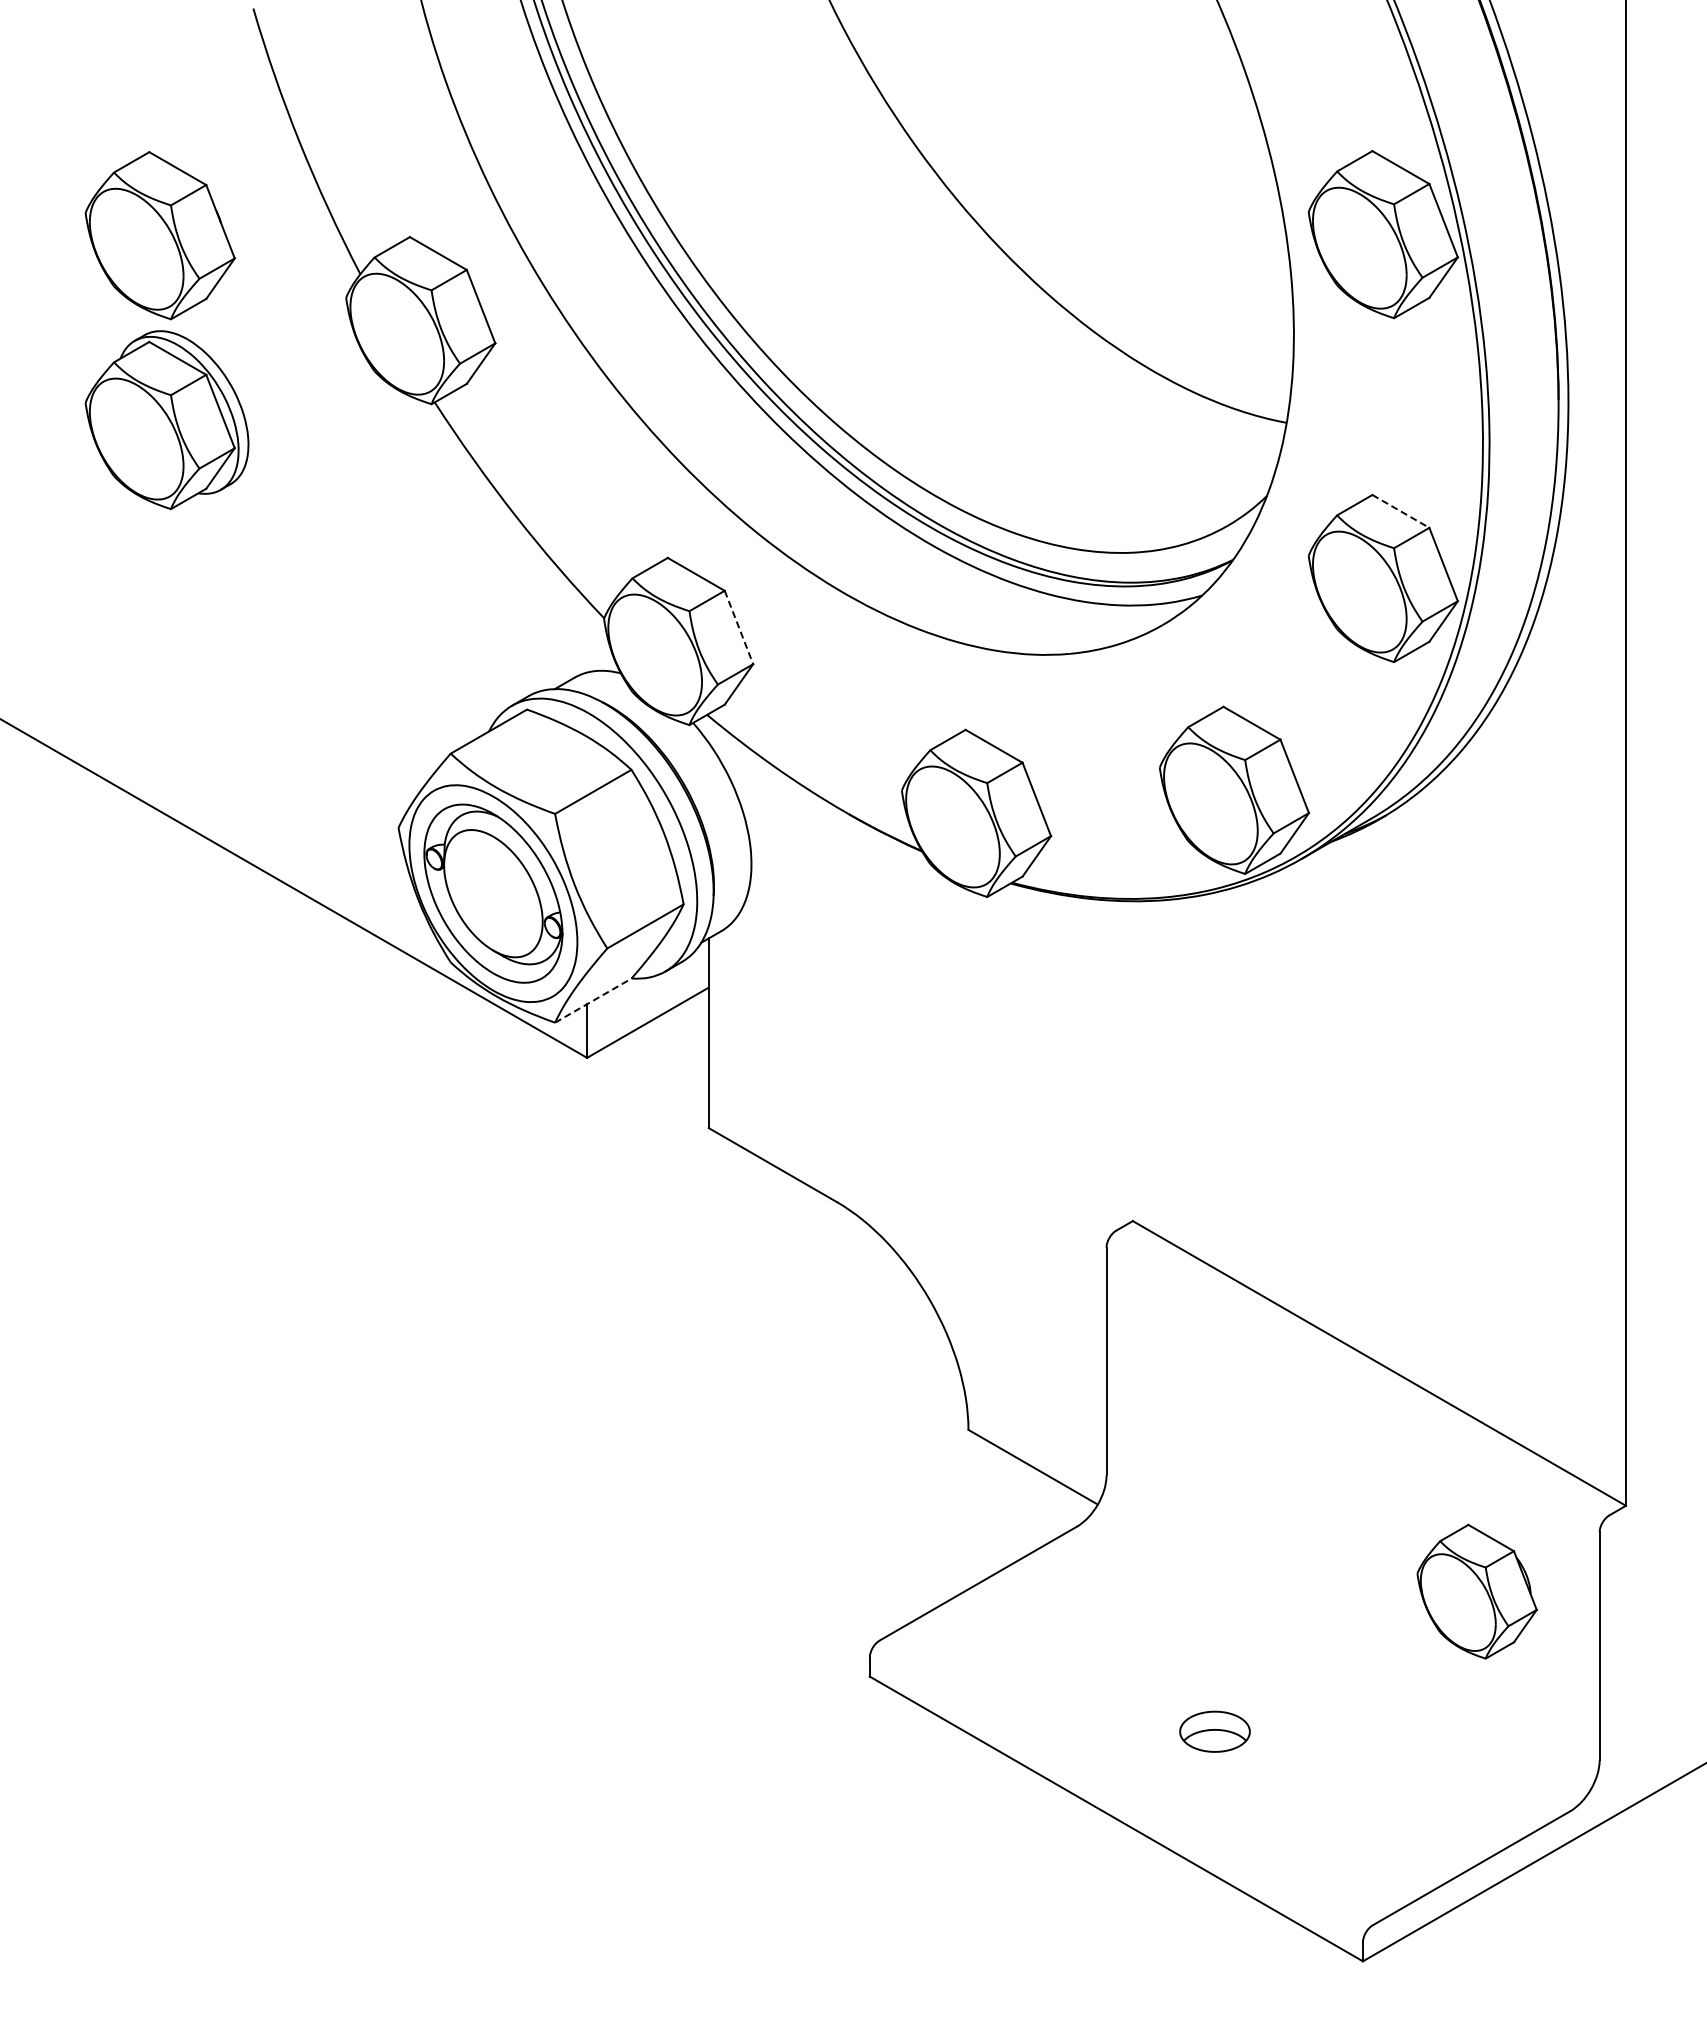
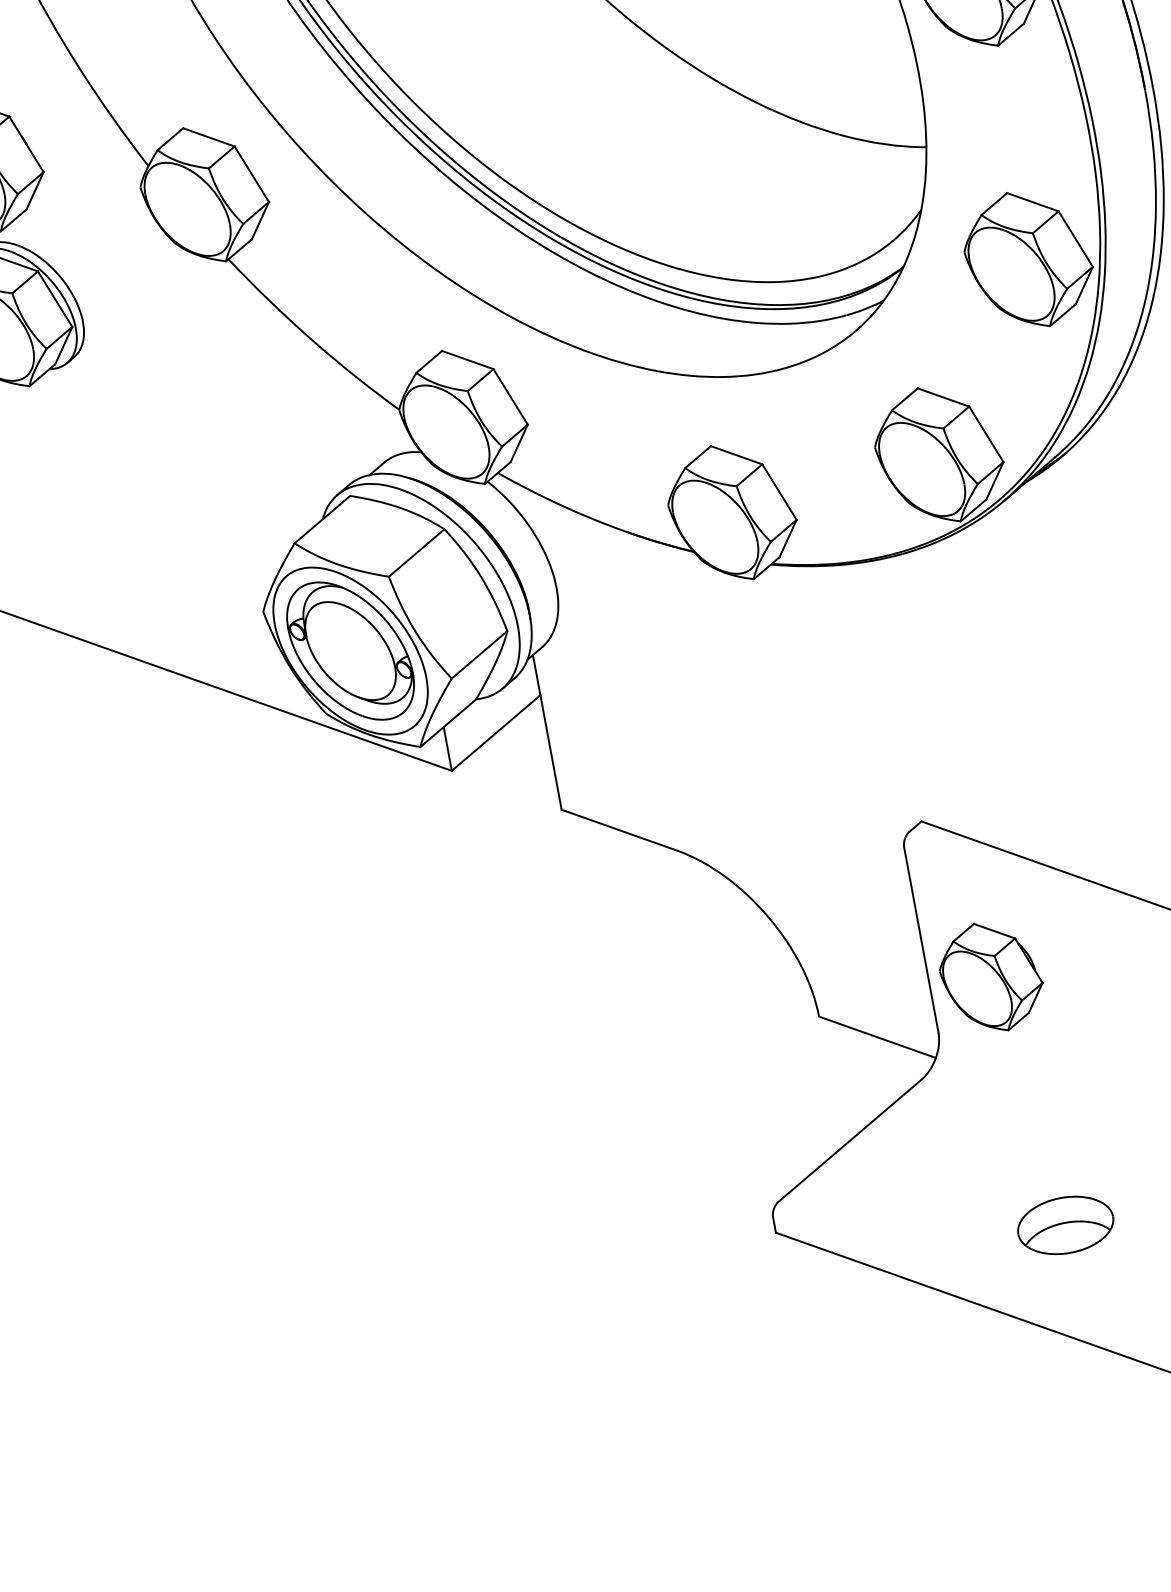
line: (1400, 511) -> (1032, 202), dashed -> solid
line: (739, 627) -> (511, 396), dashed -> solid
line: (593, 1000) -> (448, 723), dashed -> solid
part: (1180, 1420) -> (990, 976), added
part: (1214, 1731) -> (1065, 1225), size x1.67

